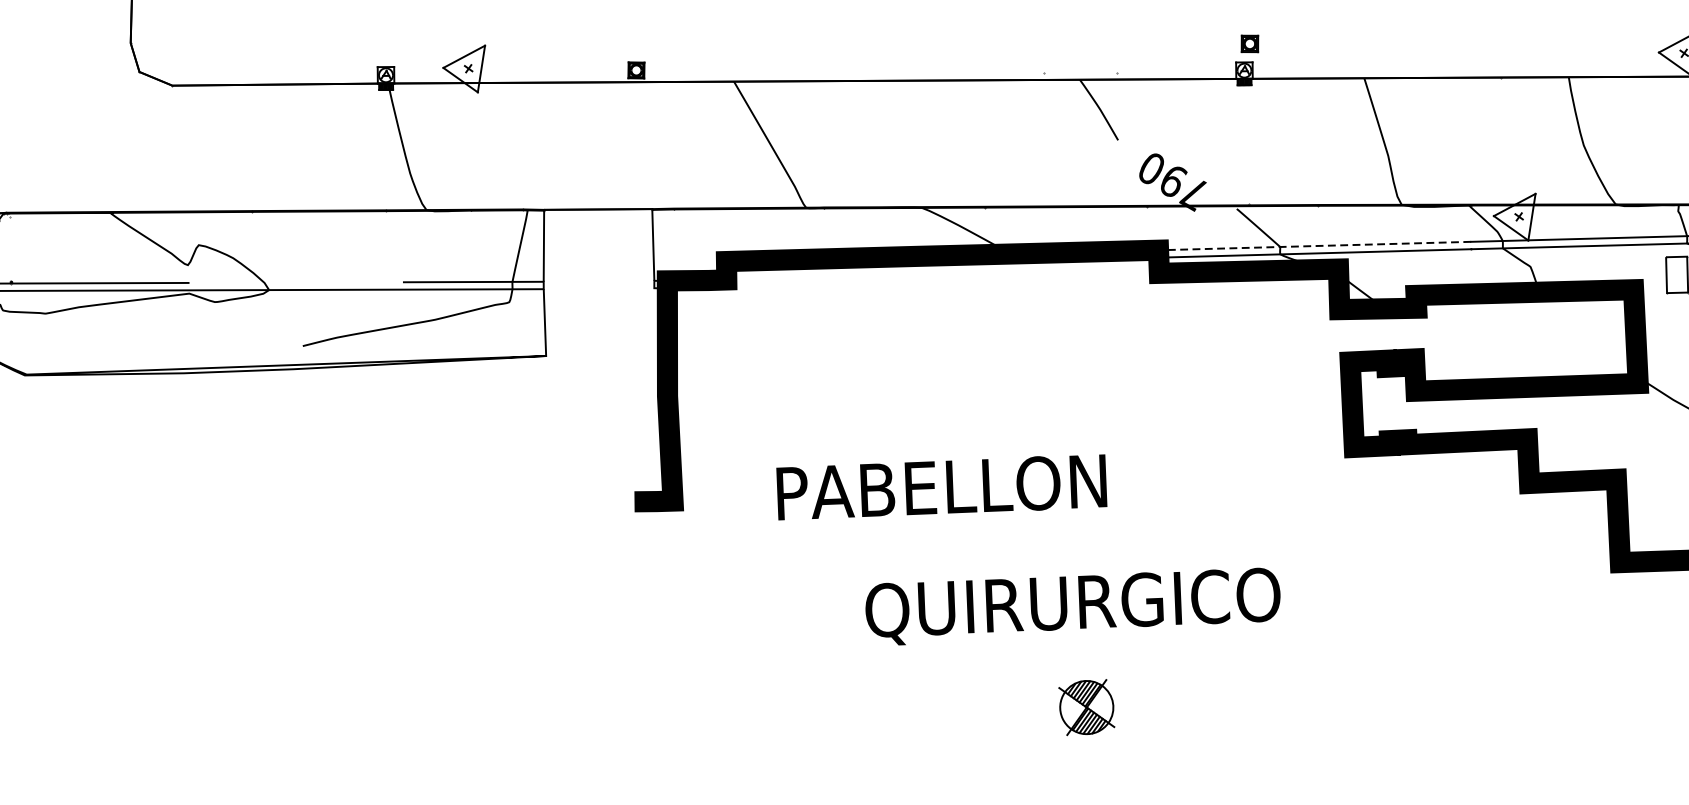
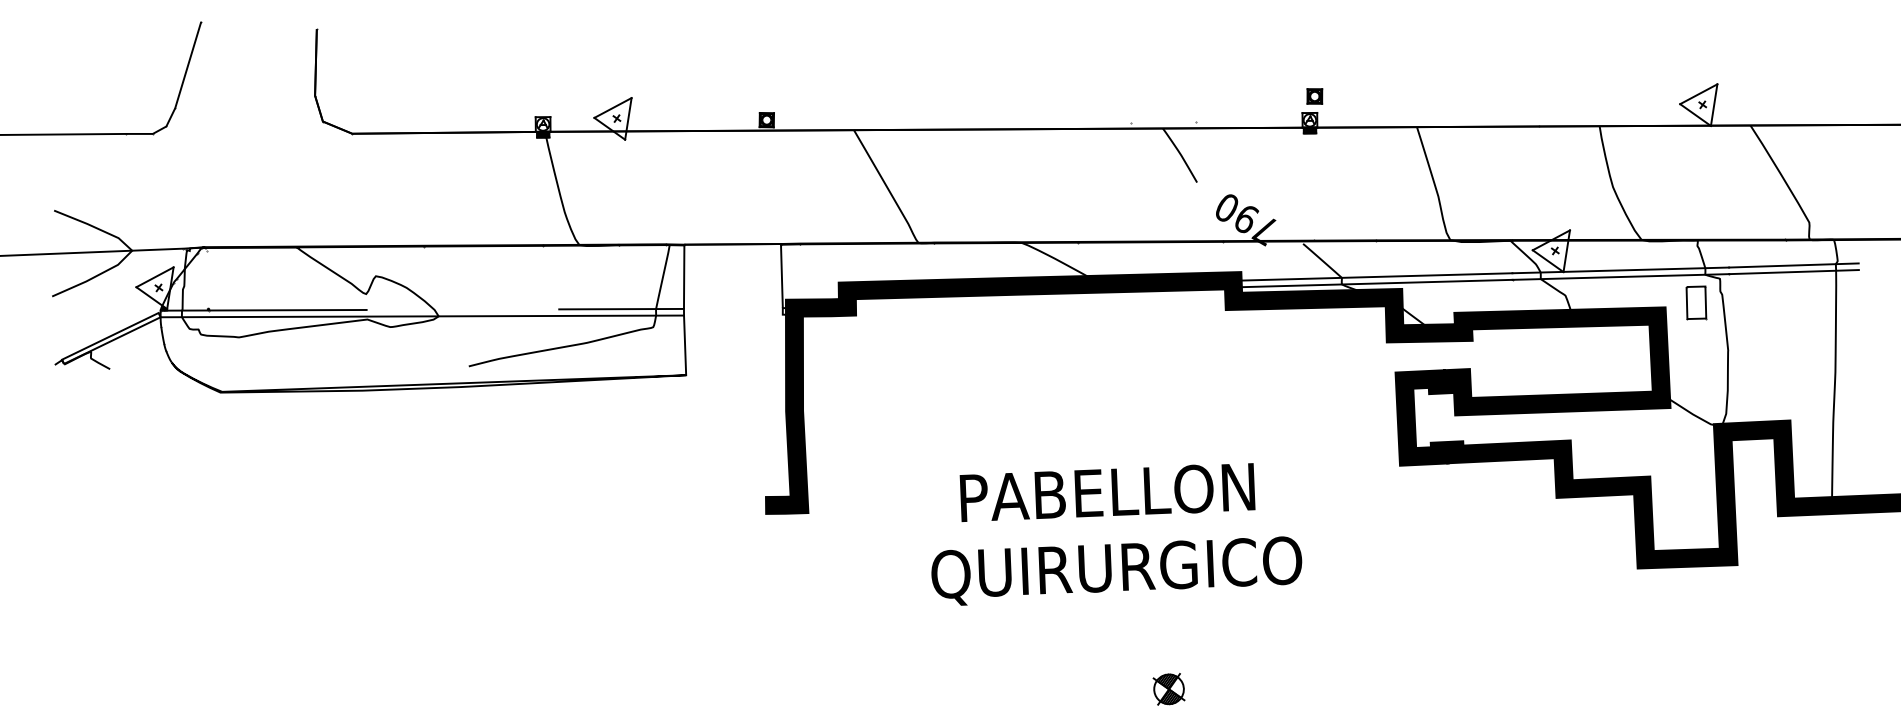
line: (1316, 245) -> (1374, 276), dashed -> solid
text: (941, 487) -> (1107, 492), moved
text: (1072, 605) -> (1116, 570), moved
part: (1086, 707) -> (1168, 689), size x0.62

